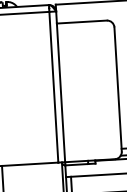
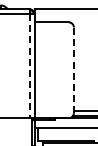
line: (53, 87) -> (29, 66), solid -> dashed
line: (117, 89) -> (73, 70), solid -> dashed

